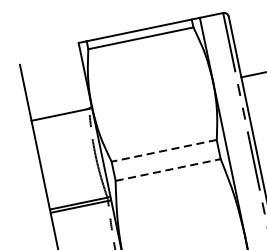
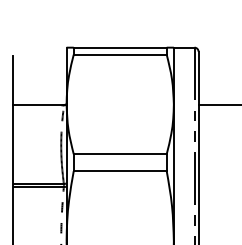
line: (163, 151) -> (119, 154), dashed -> solid
line: (168, 170) -> (120, 171), dashed -> solid

